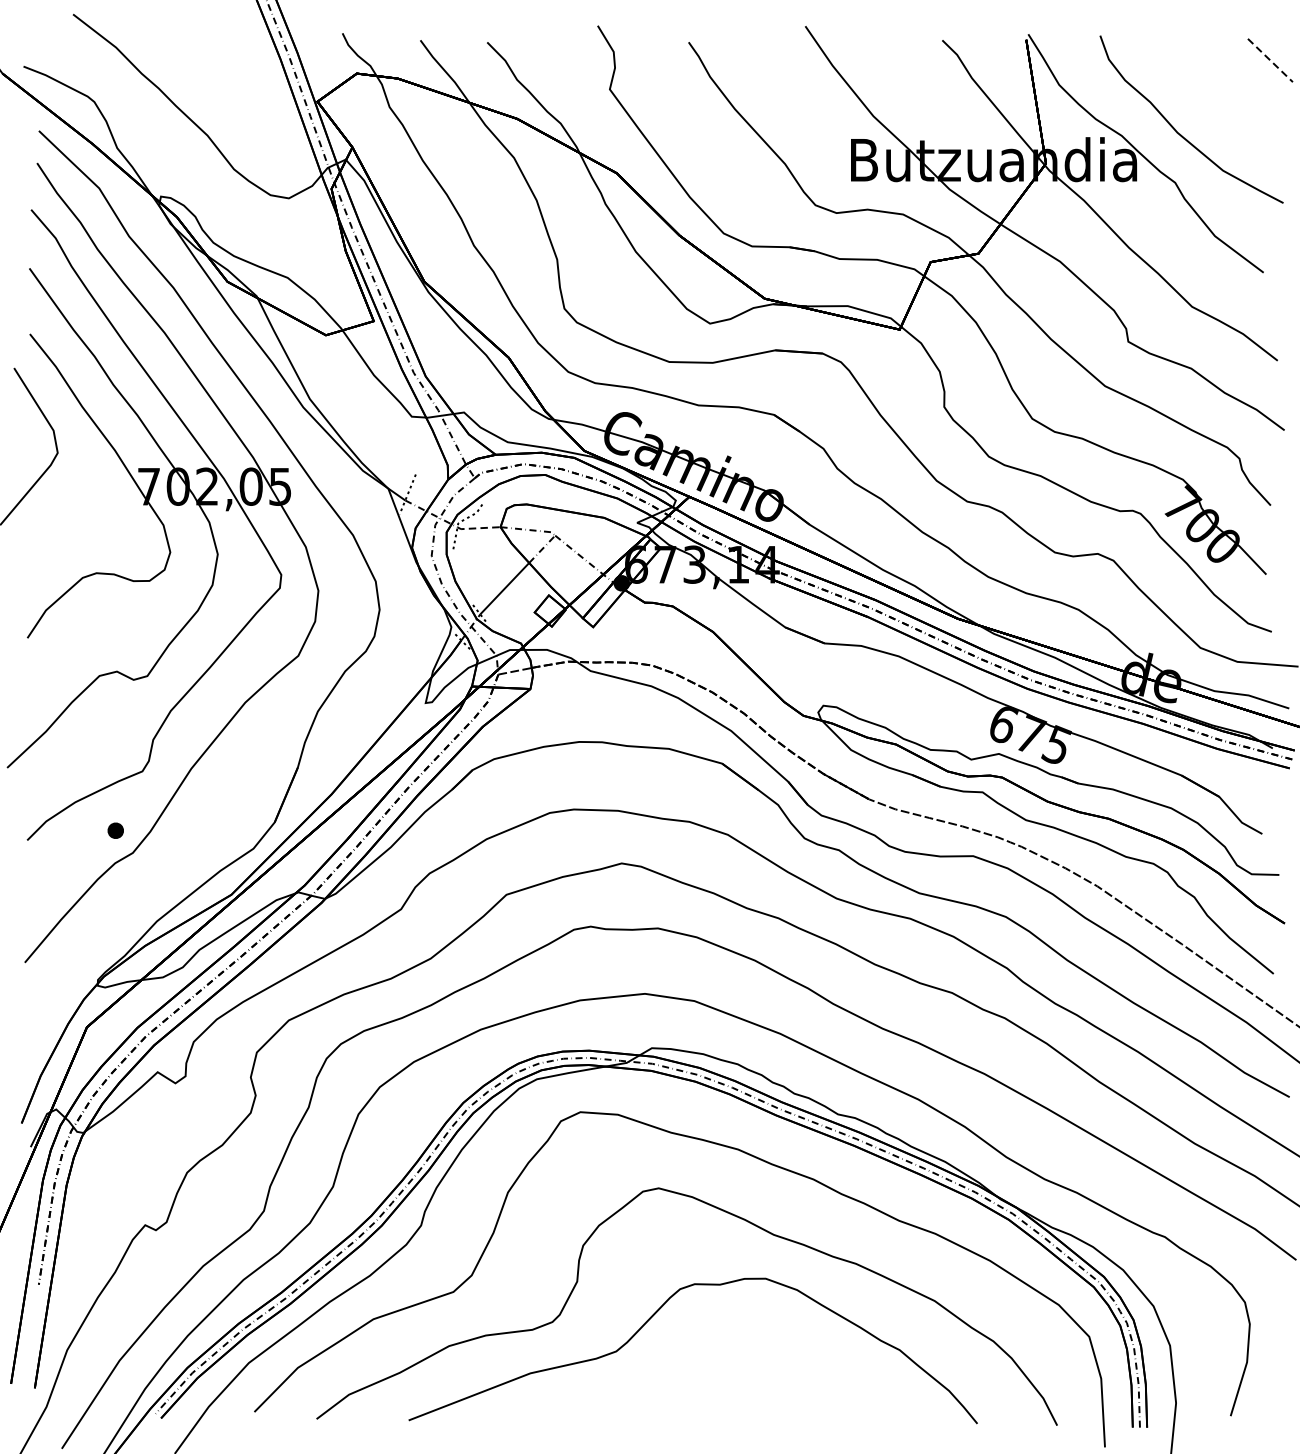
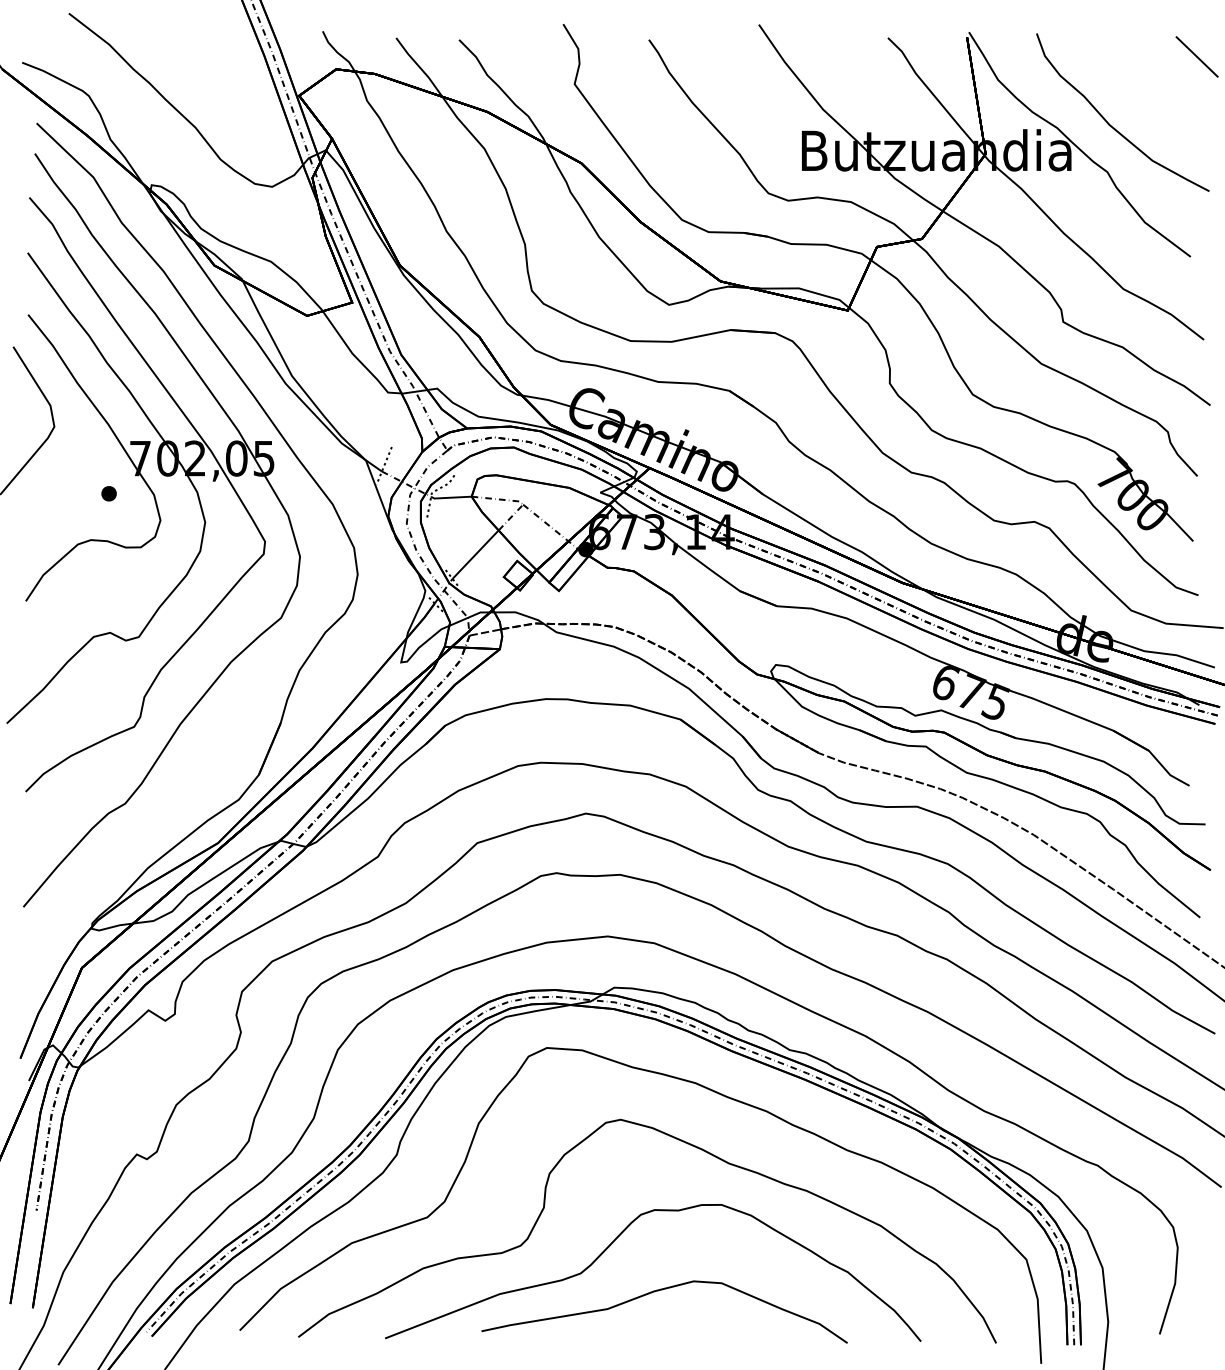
line: (1270, 61) -> (1197, 57), dashed -> solid
line: (479, 528) -> (451, 497), dashed -> solid
part: (115, 830) -> (108, 493), moved
curve: (698, 1370) -> (658, 1291), added

